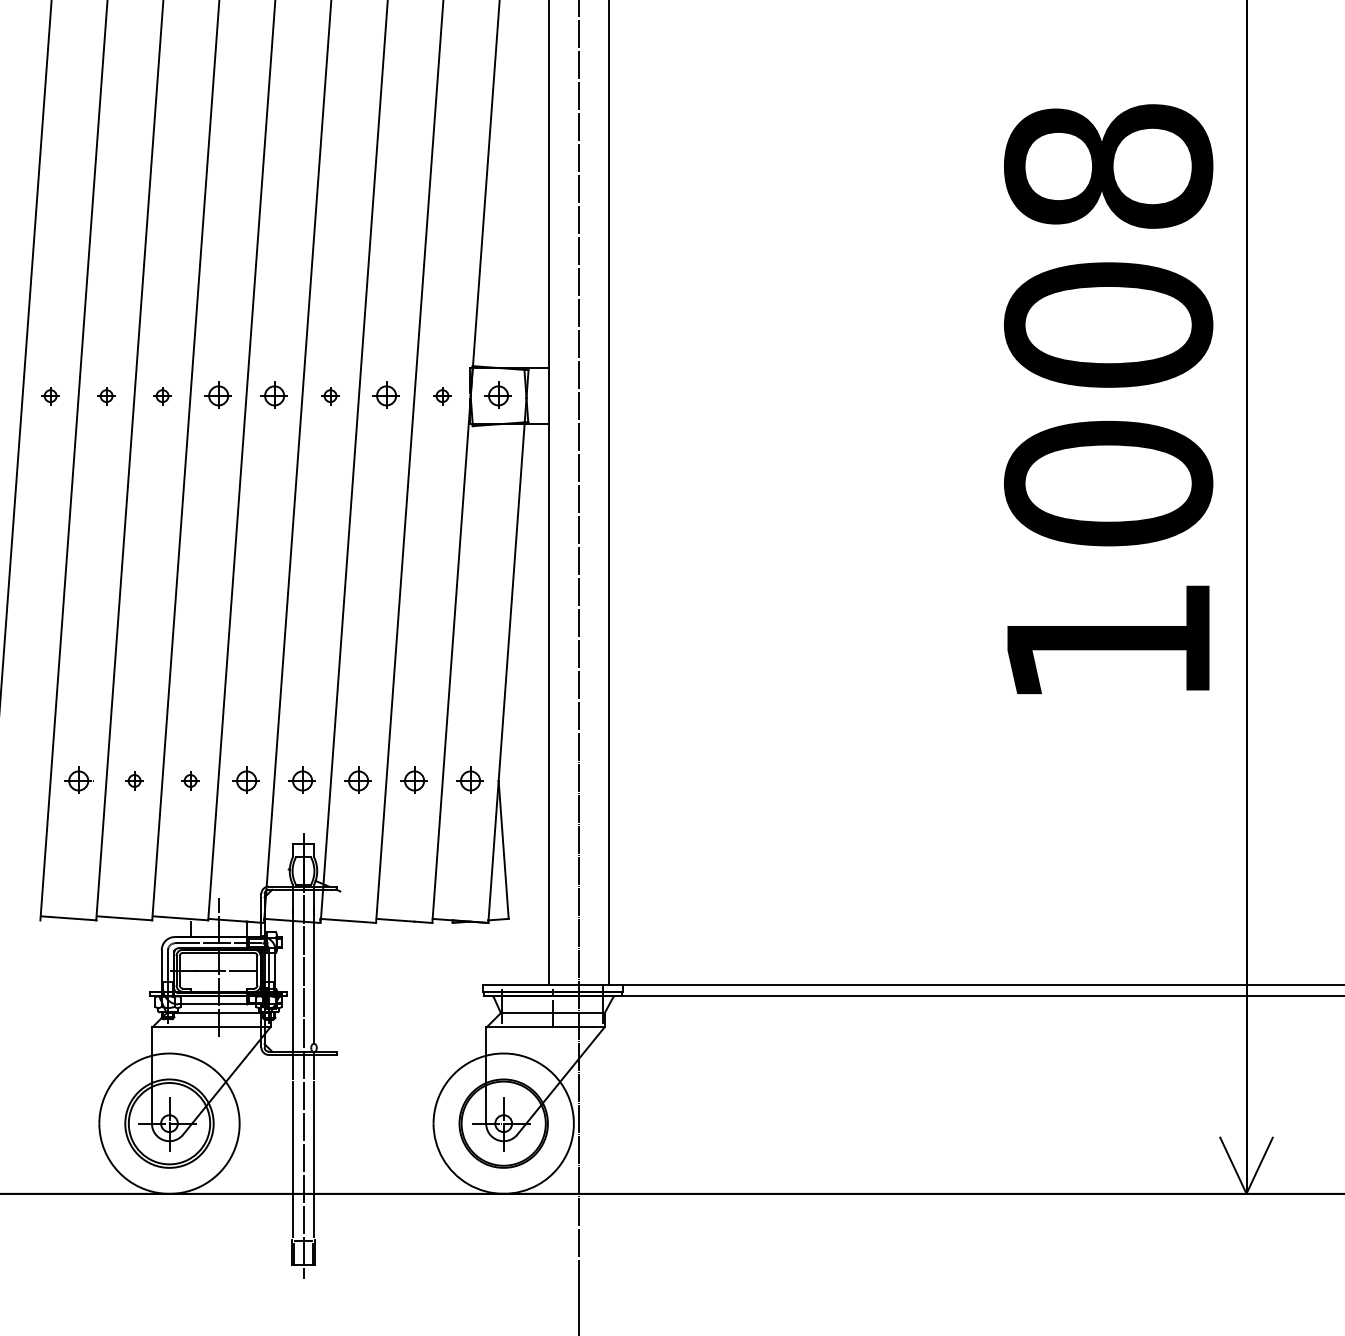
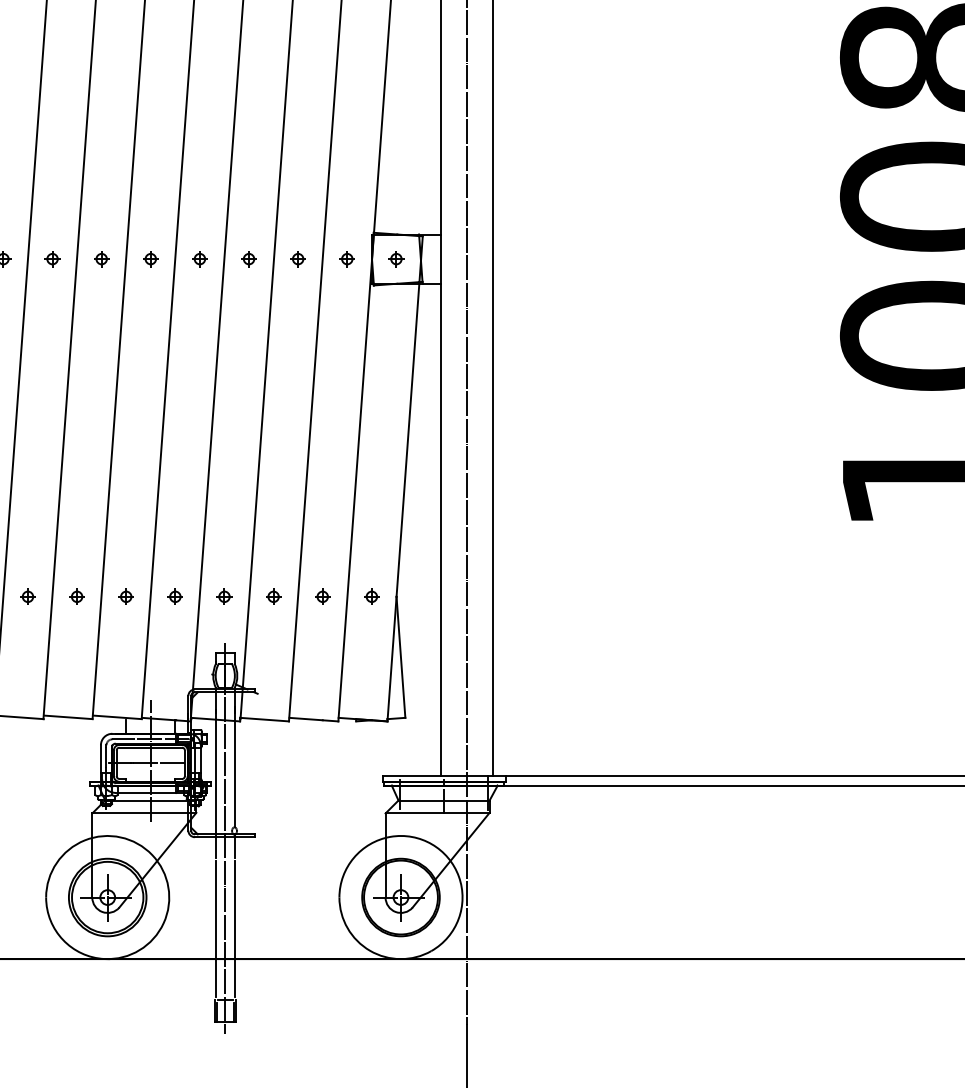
part: (218, 396) -> (150, 259), size x0.62
part: (274, 396) -> (199, 259), size x0.62
part: (386, 396) -> (298, 259), size x0.62
part: (498, 396) -> (396, 259), size x0.62
part: (78, 780) -> (27, 596), size x0.62
part: (246, 780) -> (175, 596), size x0.62
part: (302, 780) -> (224, 596), size x0.62
part: (358, 780) -> (273, 596), size x0.62
part: (414, 780) -> (322, 596), size x0.62
part: (470, 780) -> (371, 596), size x0.62

